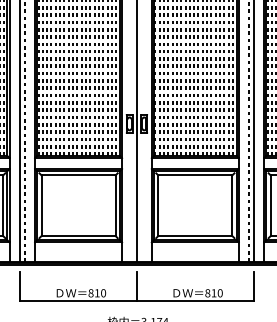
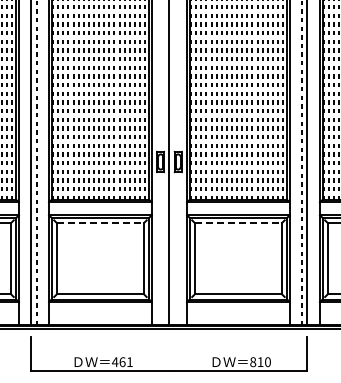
line: (78, 175) -> (100, 222), solid -> dashed
line: (195, 175) -> (238, 222), solid -> dashed
line: (137, 286) -> (169, 354), removed
text: (96, 293) -> (121, 362), 810 -> 461

